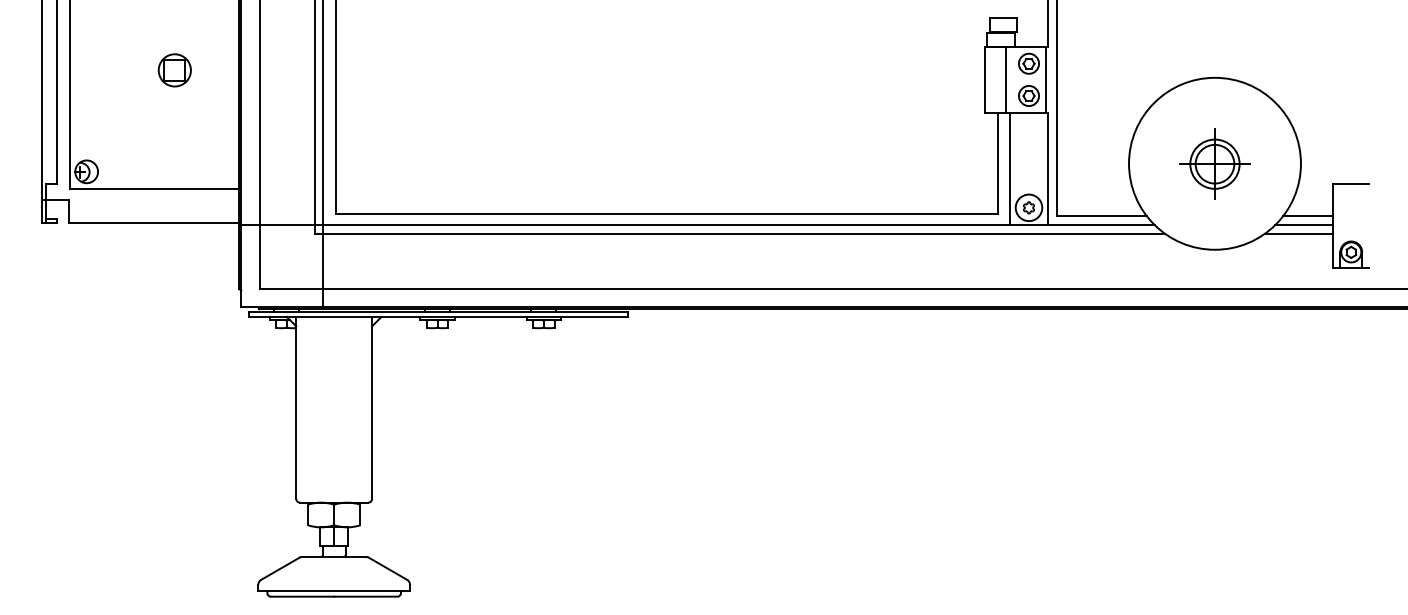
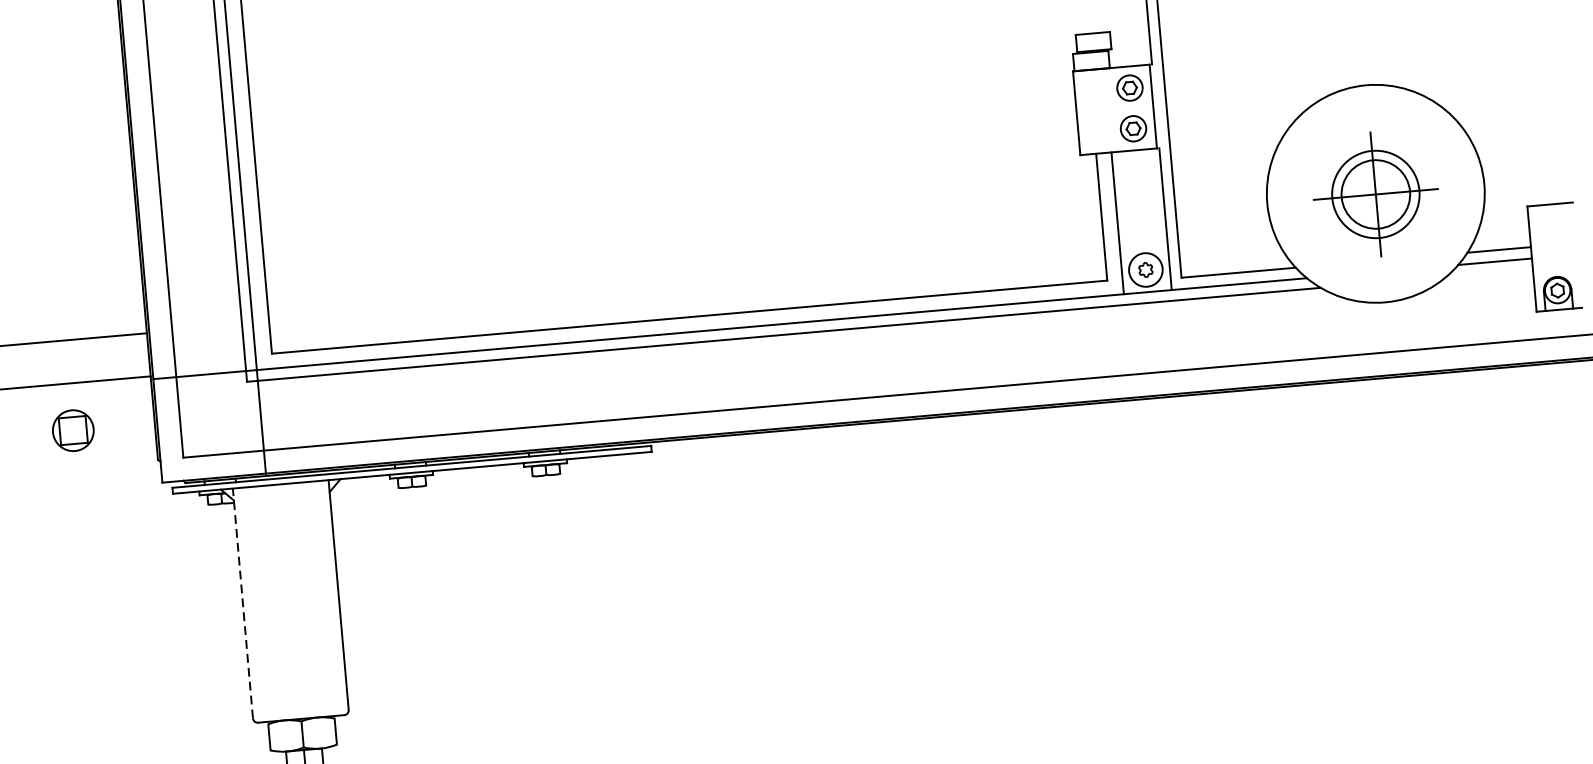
part: (174, 70) -> (72, 430), moved
line: (1005, 79) -> (1102, 110), removed
part: (1214, 163) -> (1375, 193), size x1.4
line: (1298, 233) -> (1488, 272), removed
line: (296, 407) -> (243, 602), solid -> dashed

